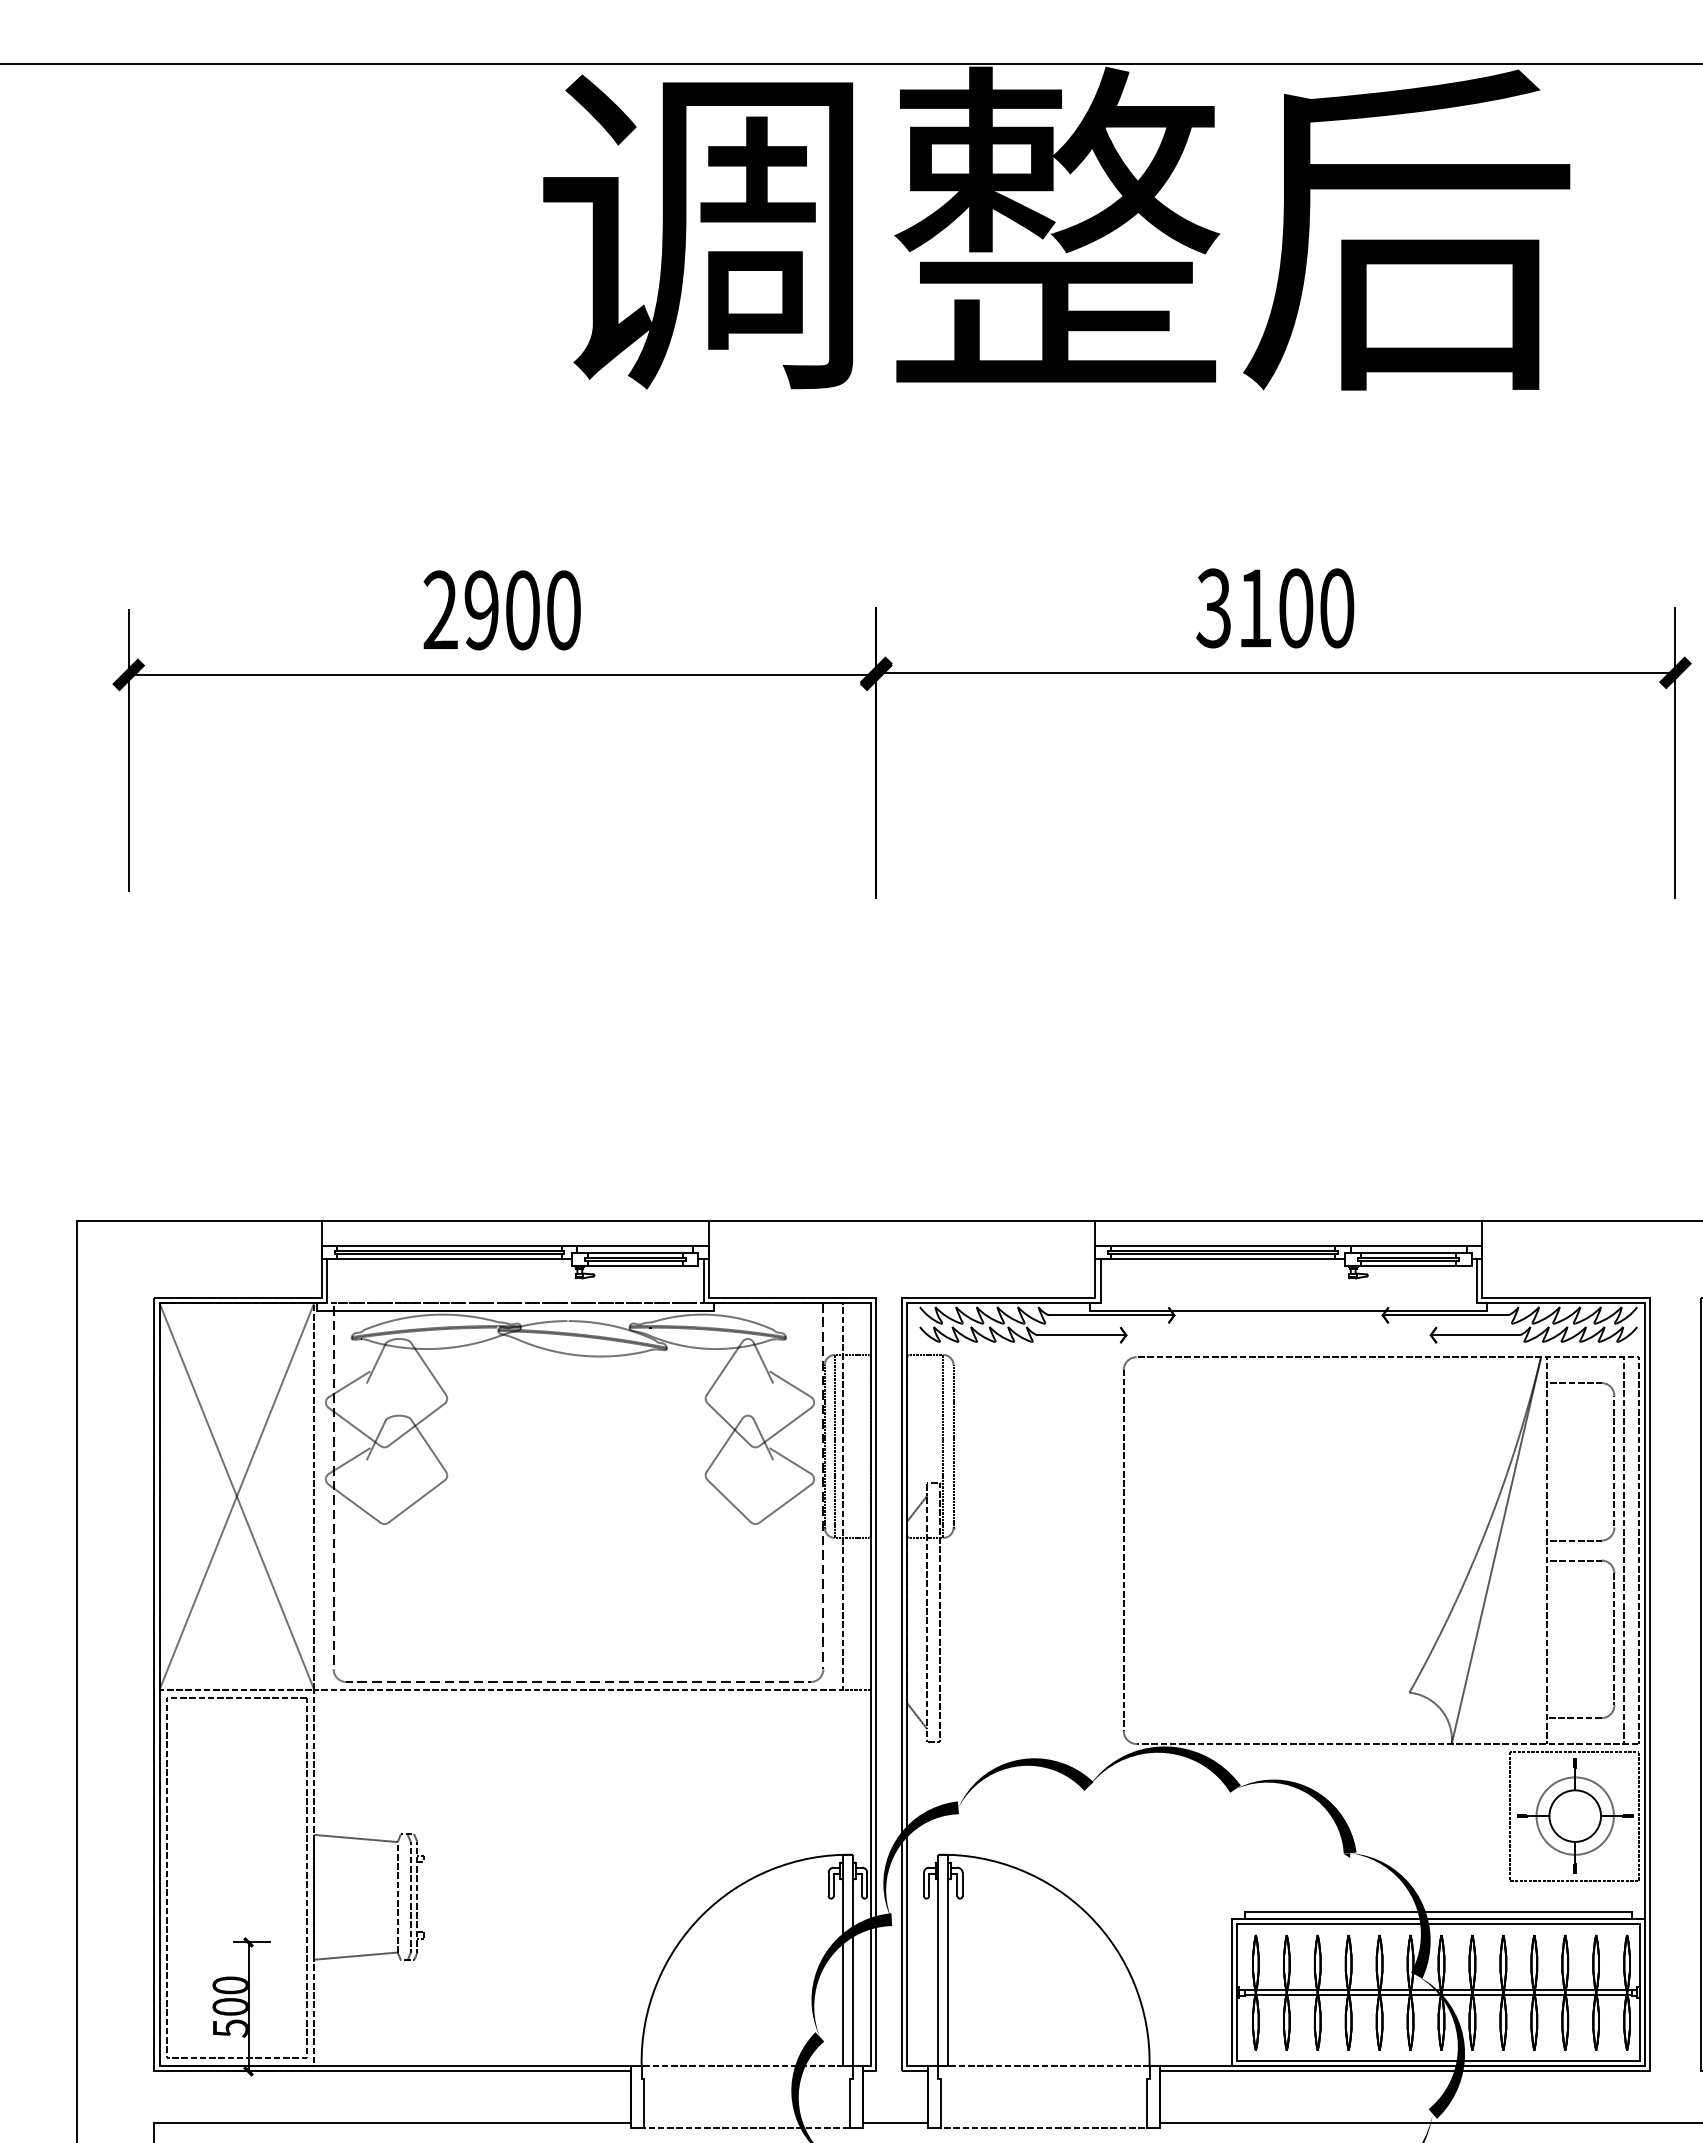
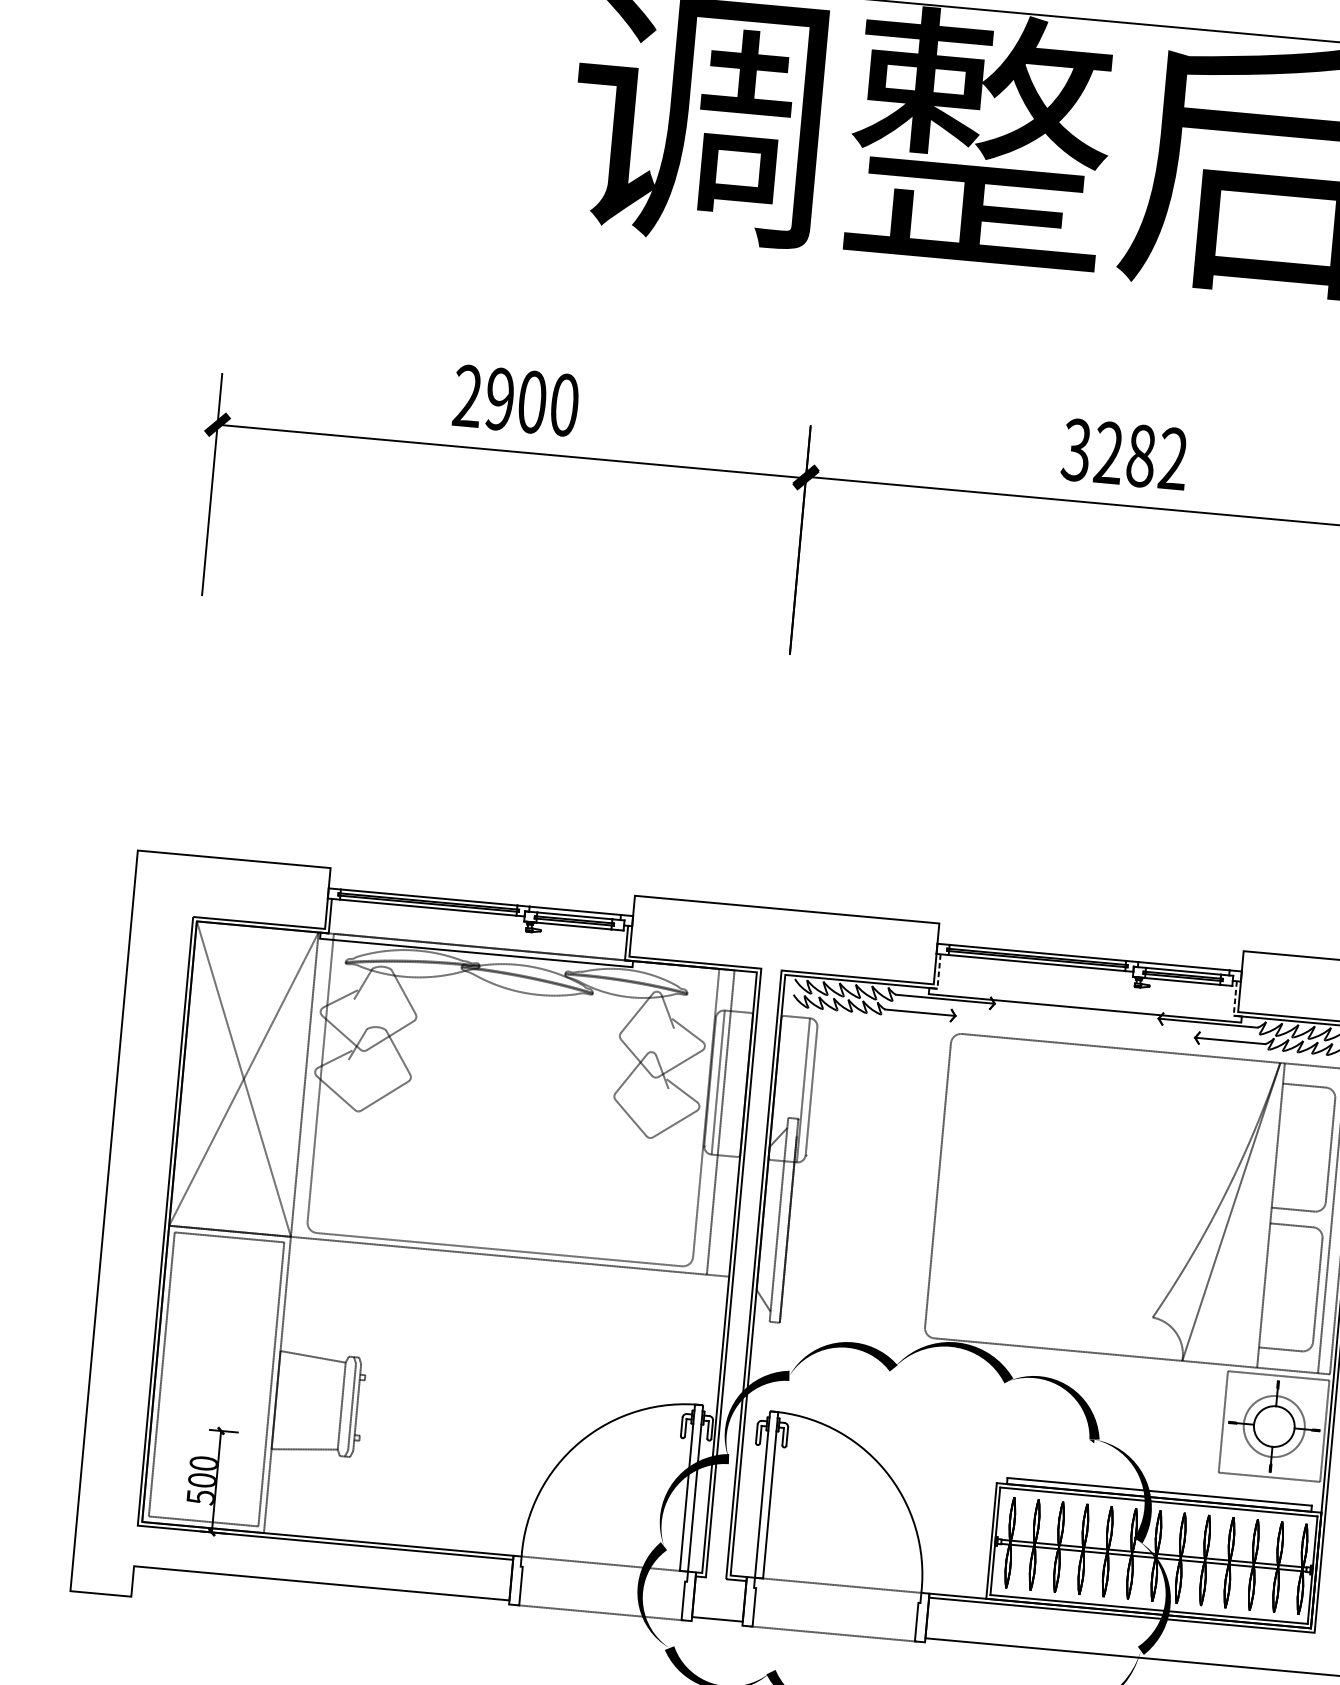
text: (1296, 608) -> (1141, 456), 3100 -> 3282
line: (514, 1220) -> (482, 881), removed
line: (1288, 1220) -> (1091, 937), removed
line: (1100, 1281) -> (938, 971), solid -> dashed
line: (1476, 1281) -> (1234, 998), solid -> dashed

